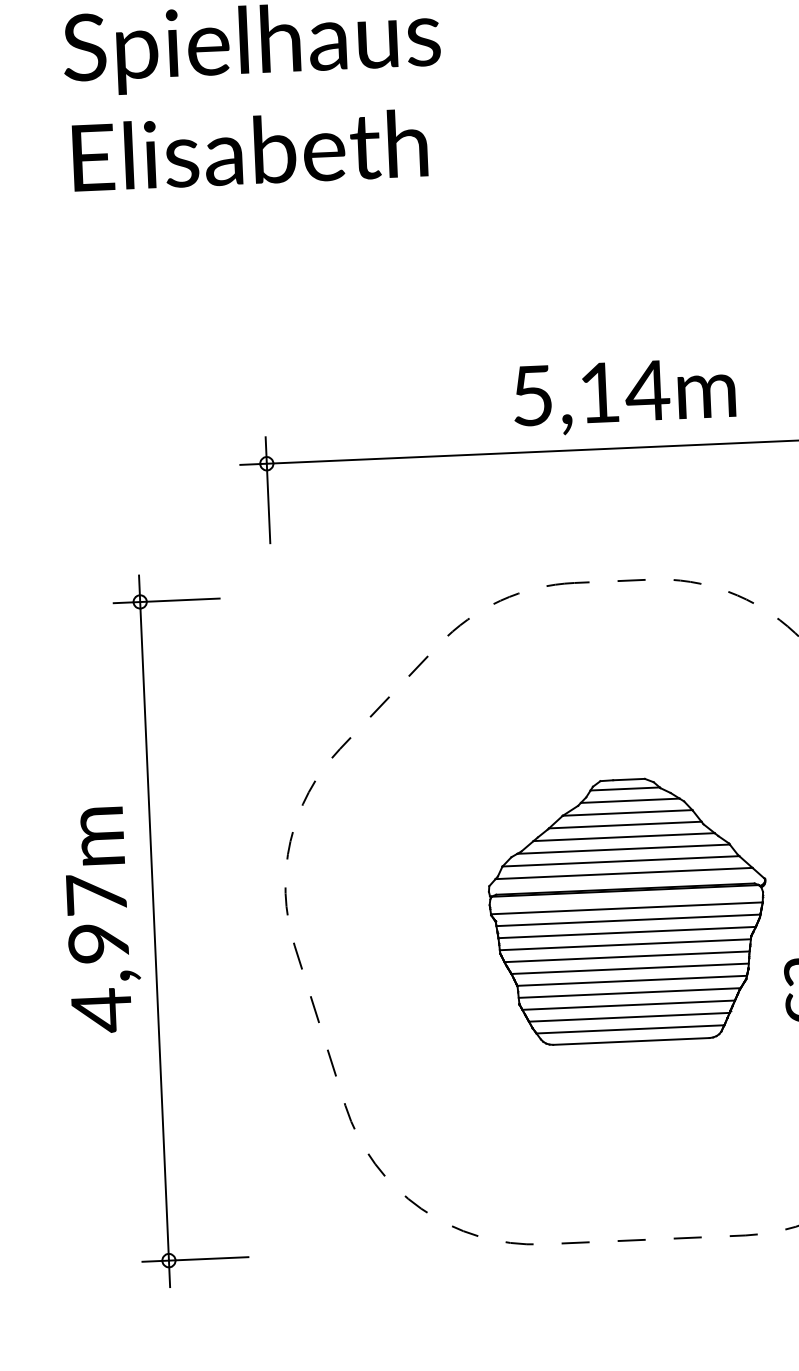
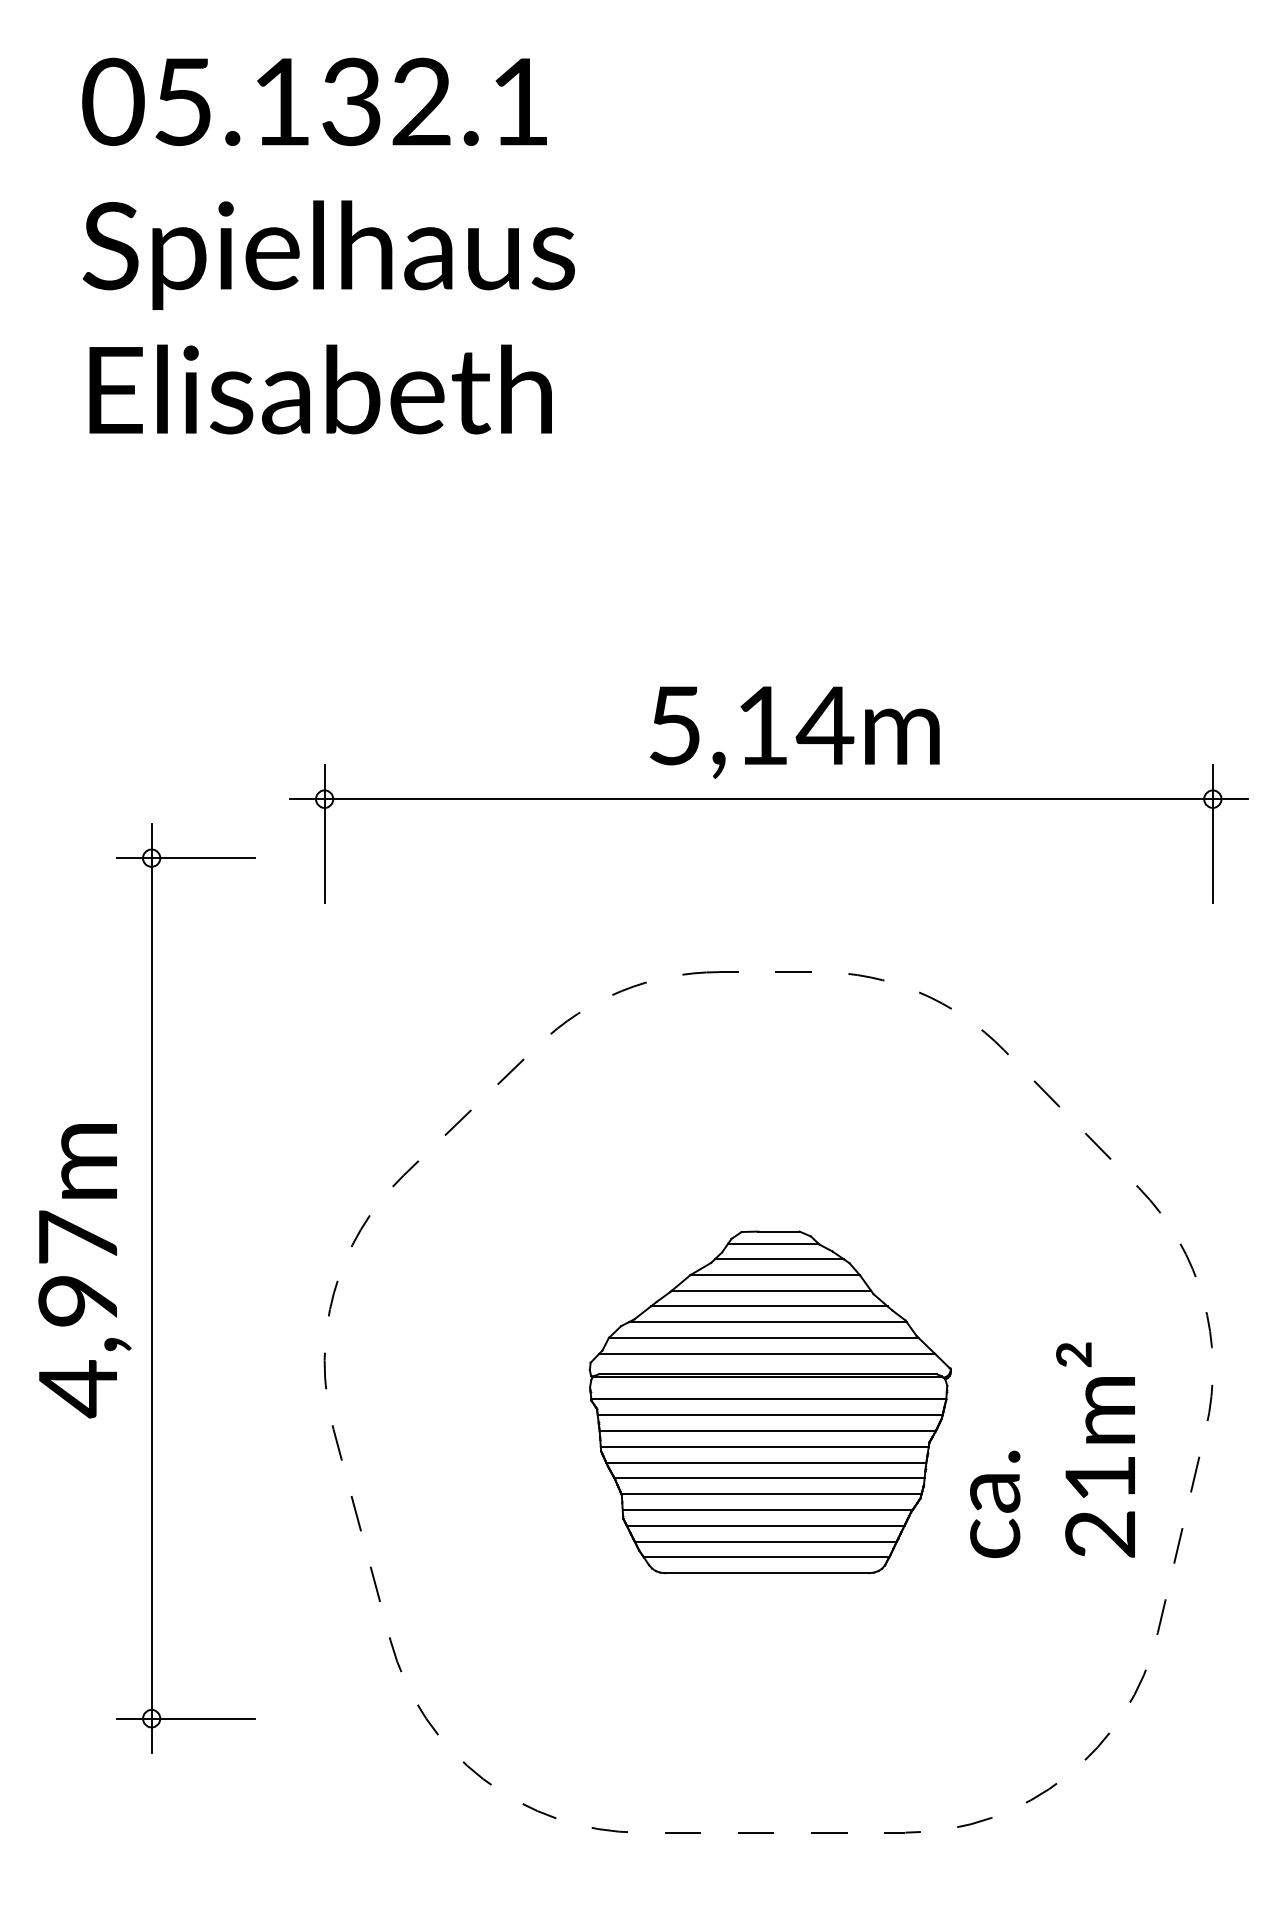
part: (150, 931) -> (146, 1288), moved

